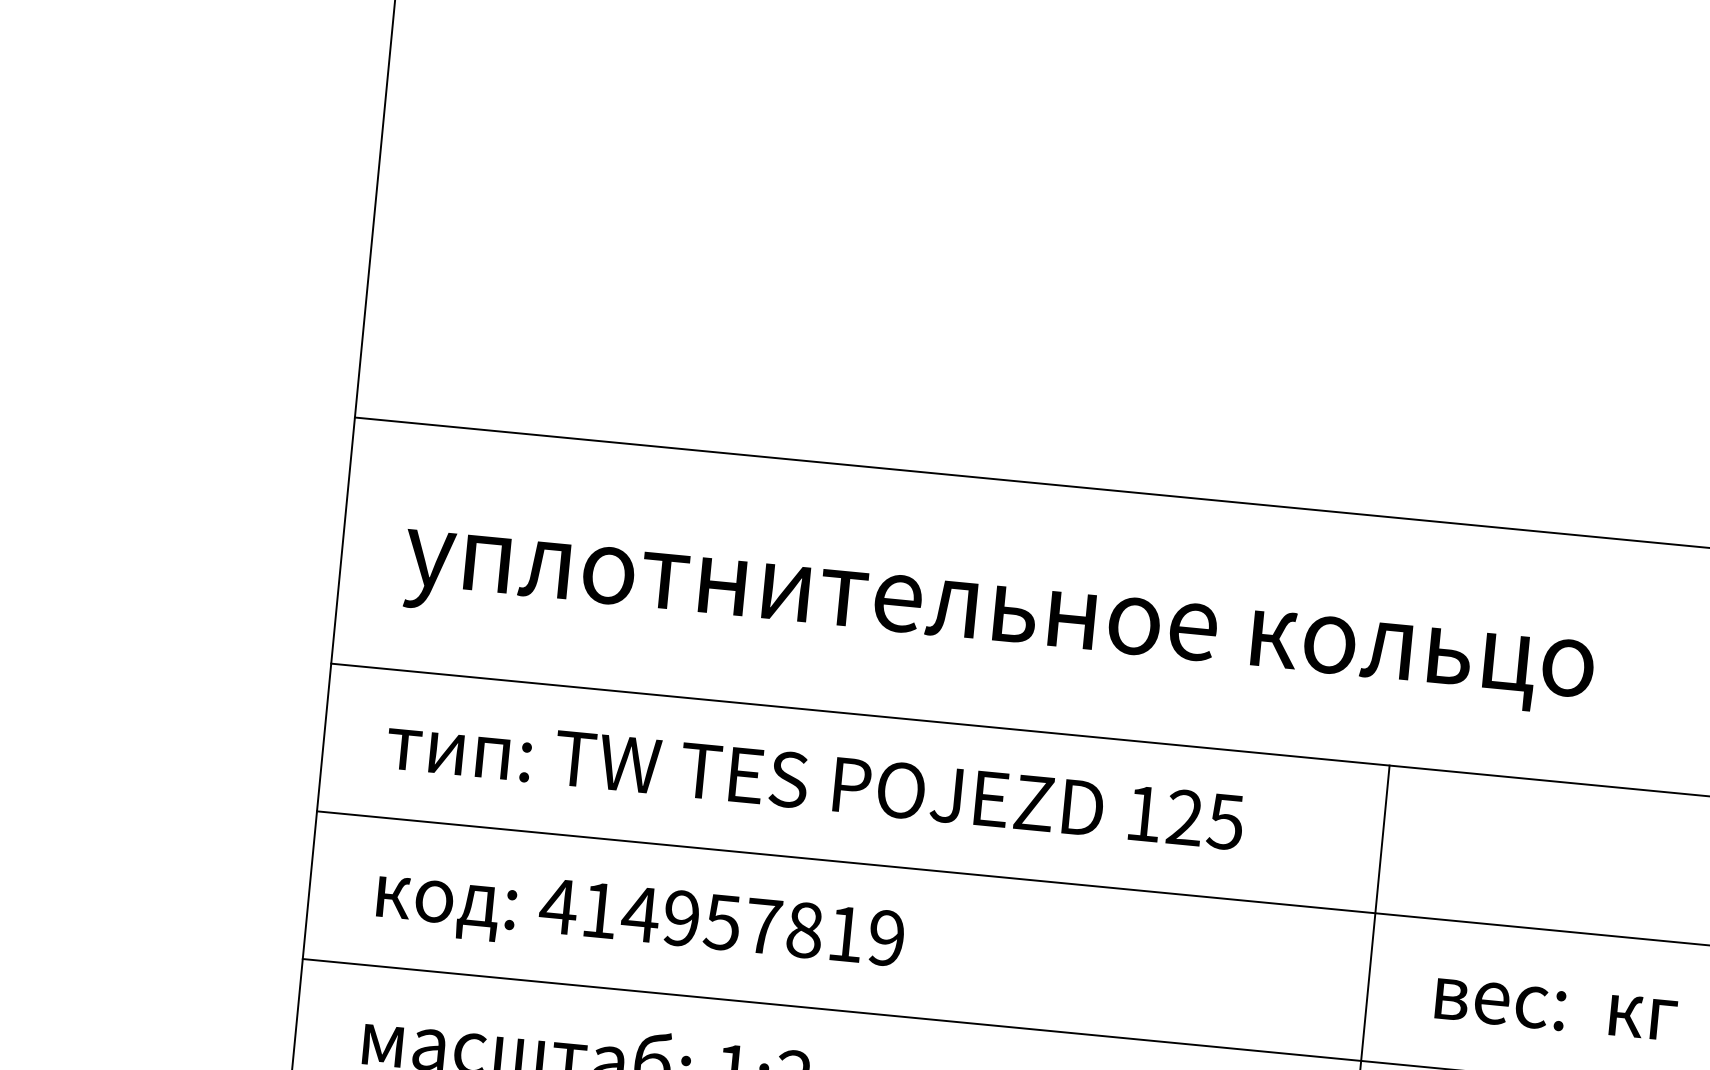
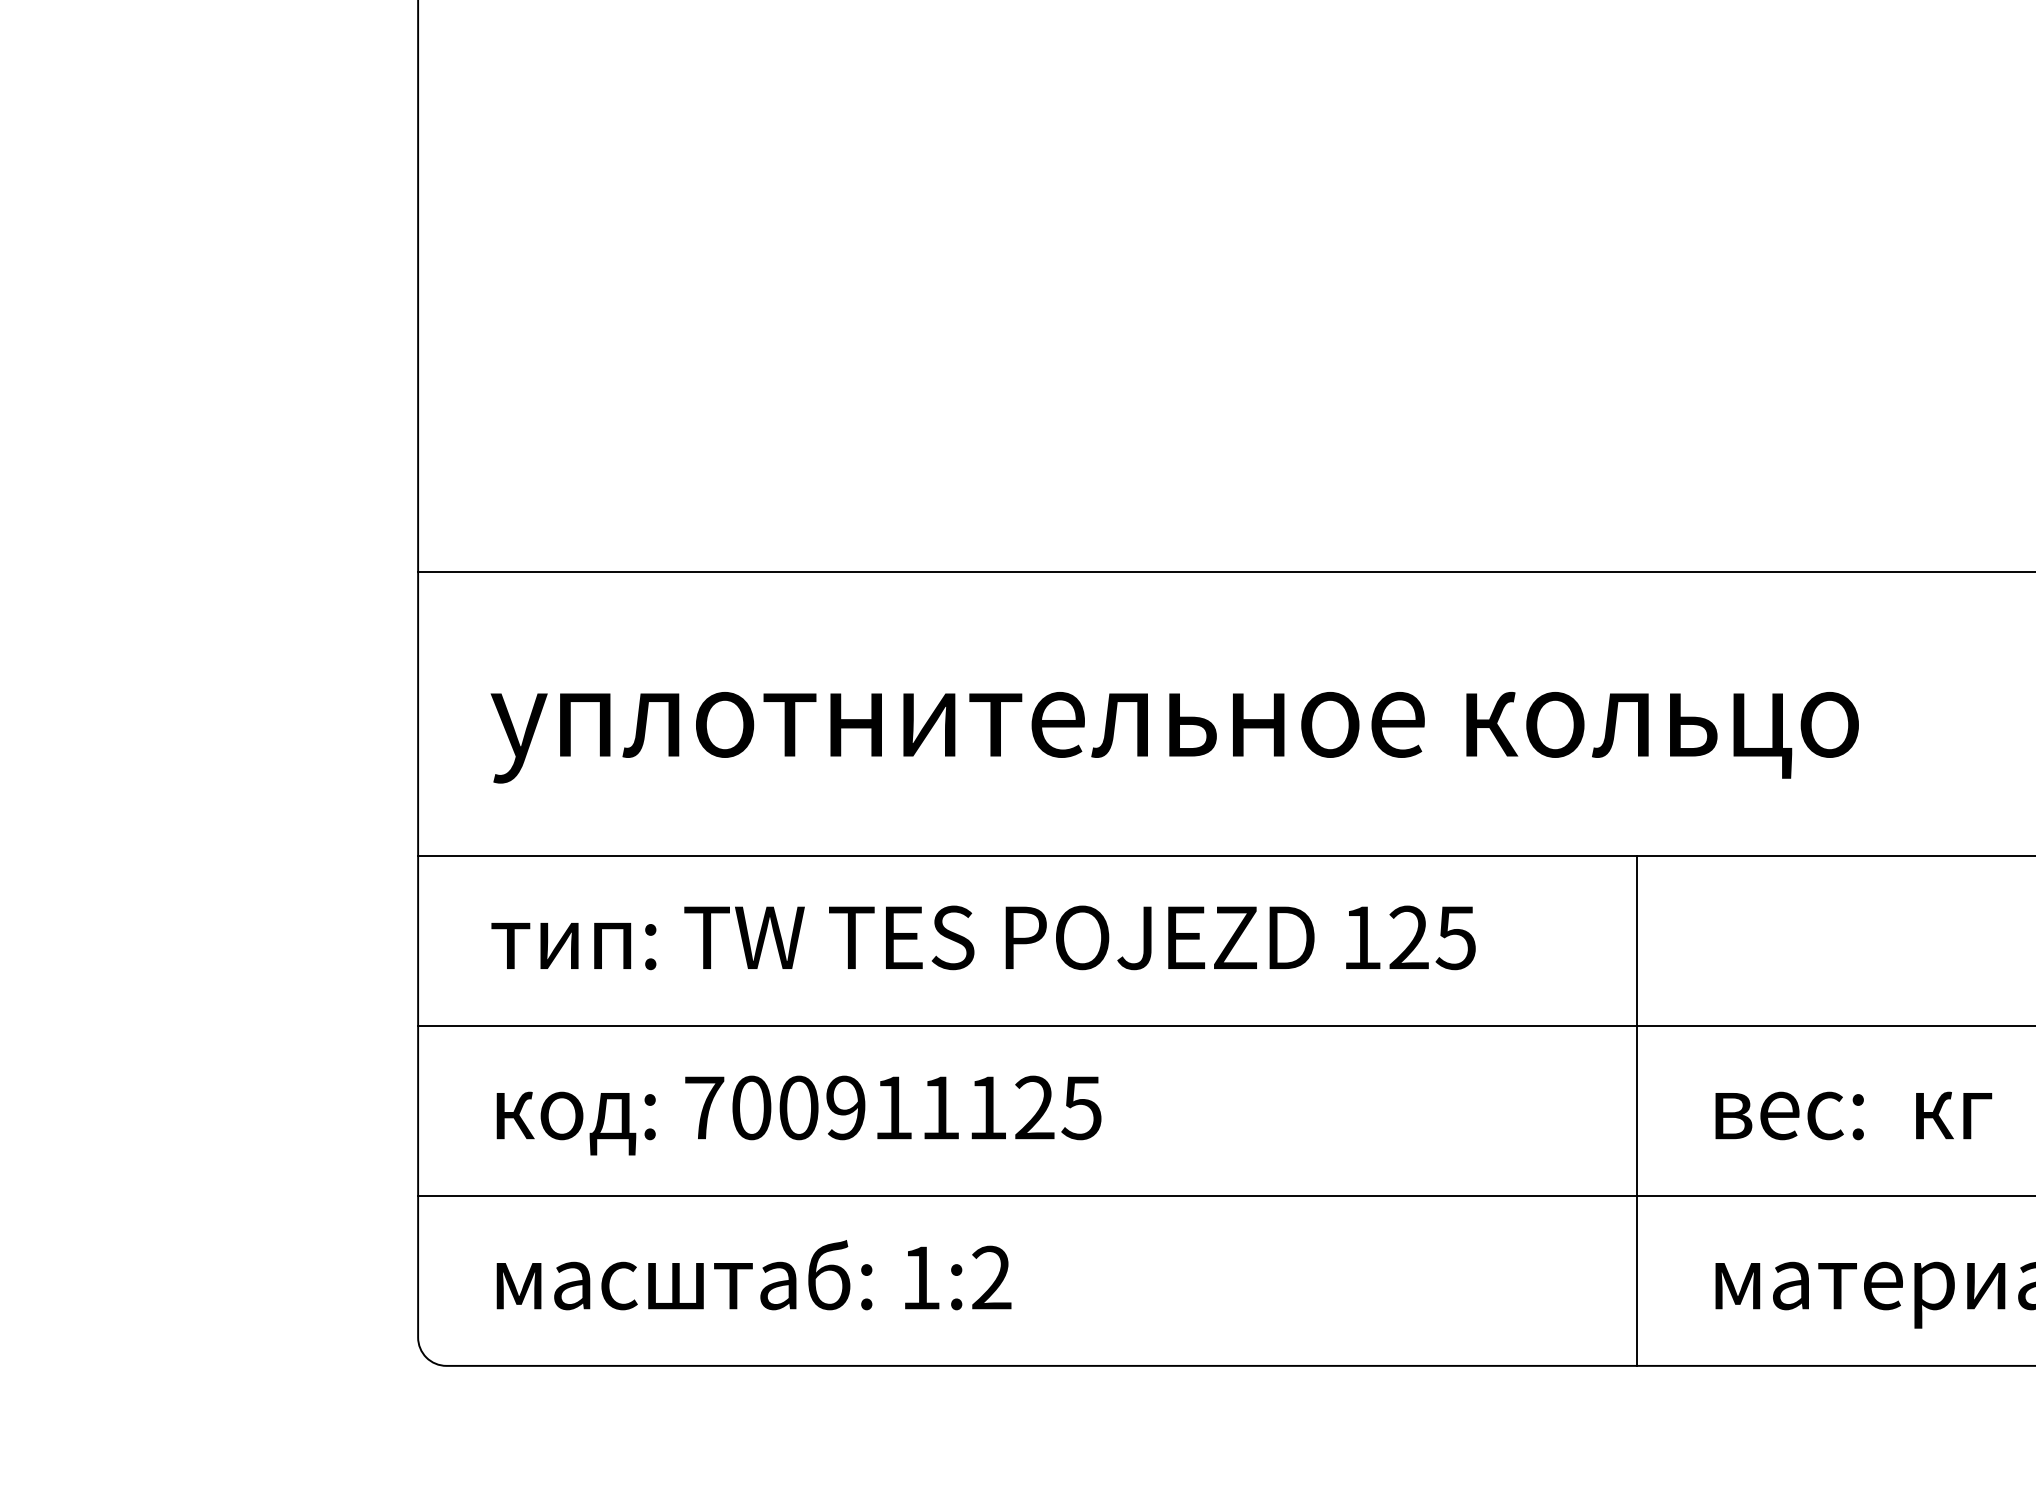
text: (721, 921) -> (891, 1107), 414957819 -> 700911125

